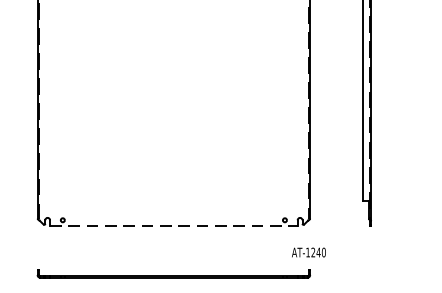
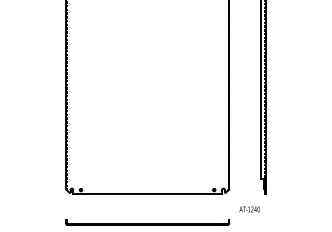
line: (175, 225) -> (148, 193), dashed -> solid
text: (308, 252) -> (249, 209), moved

